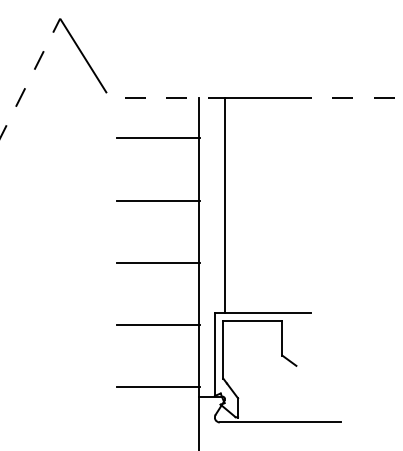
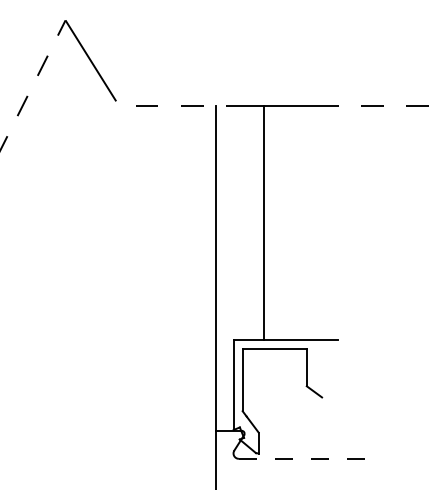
line: (157, 138) -> (171, 150), removed
line: (157, 201) -> (171, 218), removed
line: (224, 204) -> (264, 222), moved
line: (157, 262) -> (171, 285), removed
line: (157, 325) -> (171, 353), removed
line: (157, 387) -> (171, 420), removed
line: (281, 422) -> (305, 458), solid -> dashed

